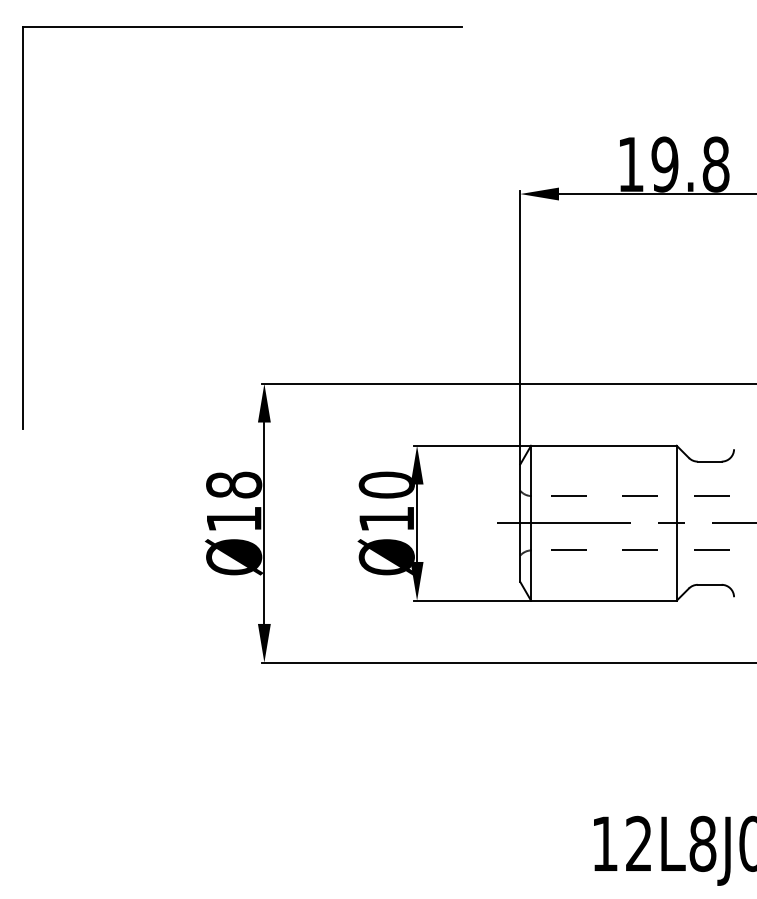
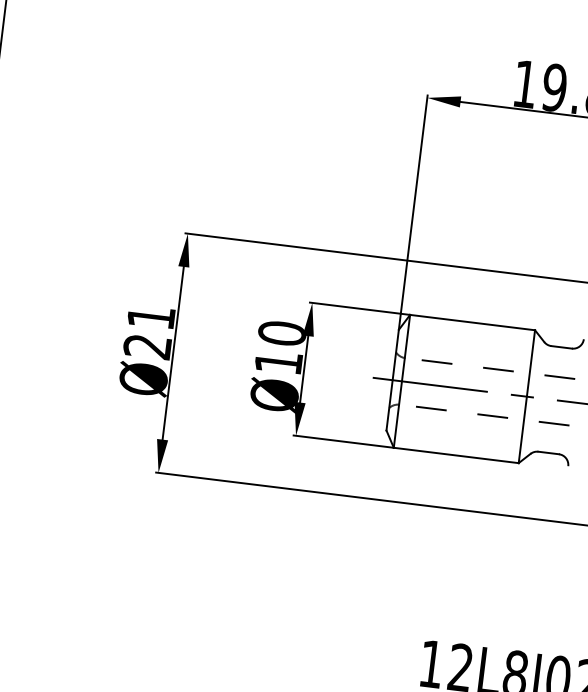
text: (234, 501) -> (149, 331), Ø18 -> Ø21

